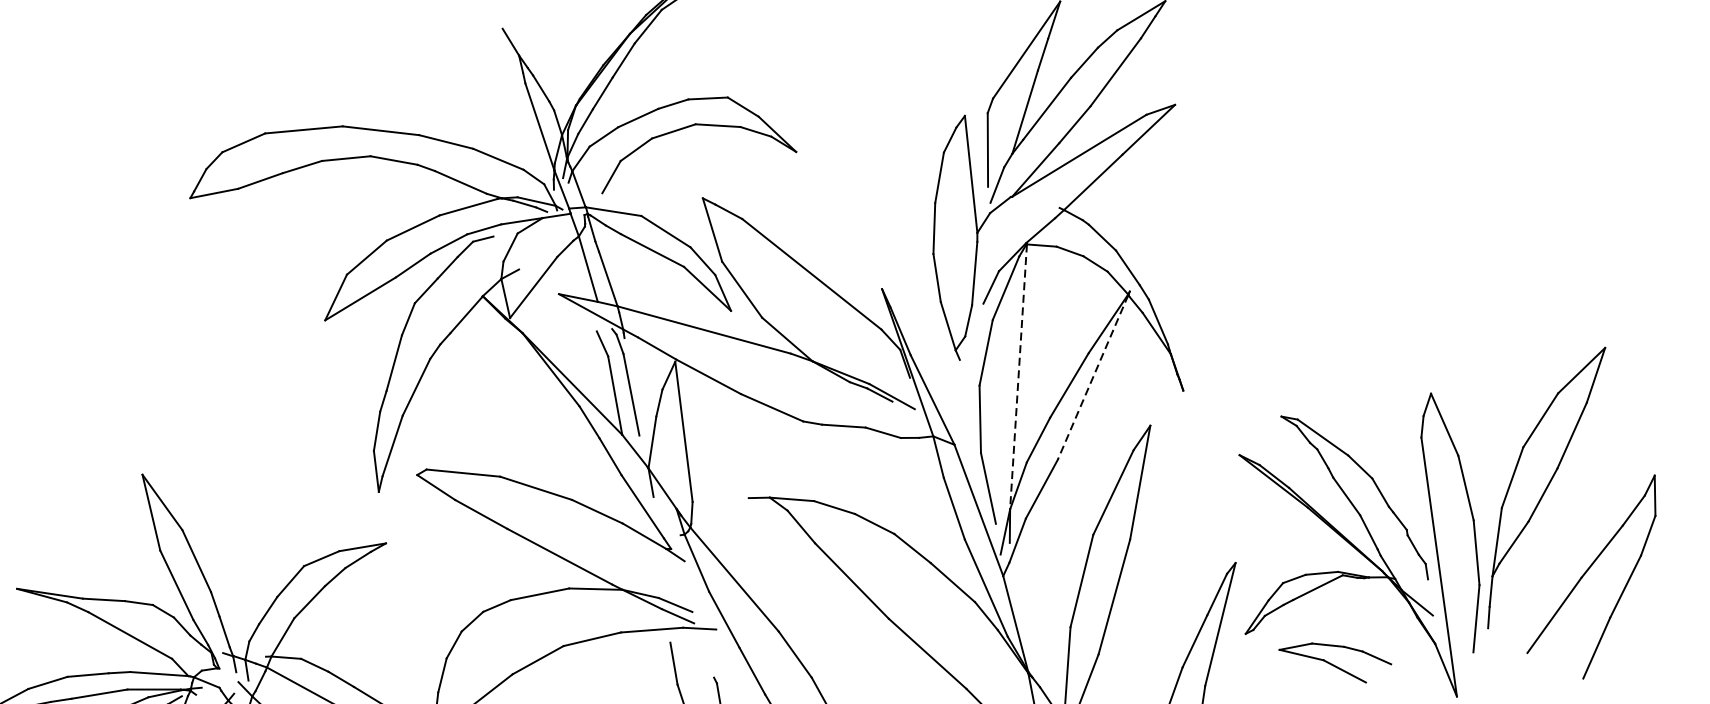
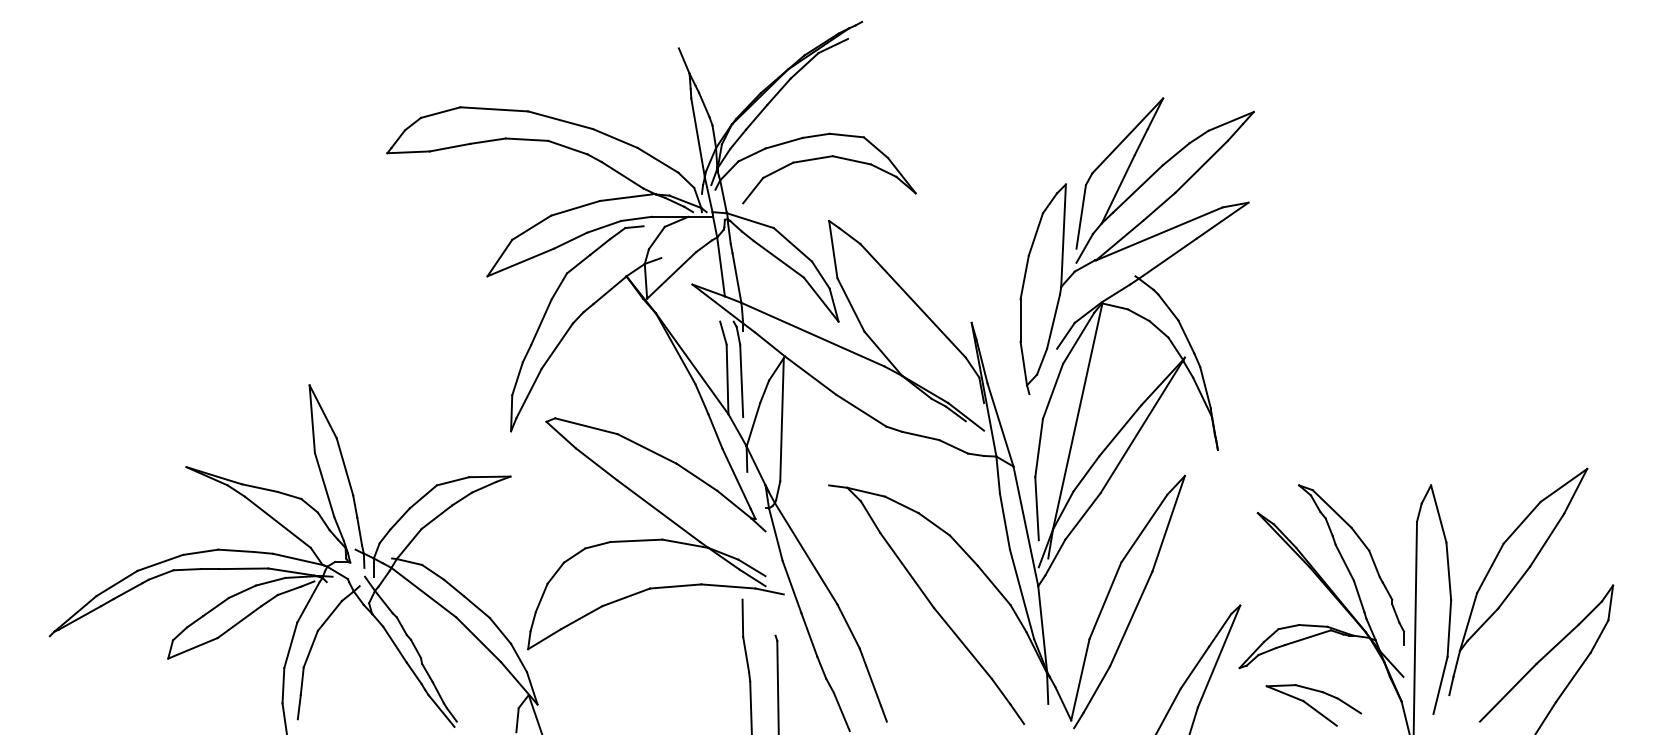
line: (1018, 376) -> (1077, 416), dashed -> solid
line: (1092, 378) -> (1141, 427), dashed -> solid

